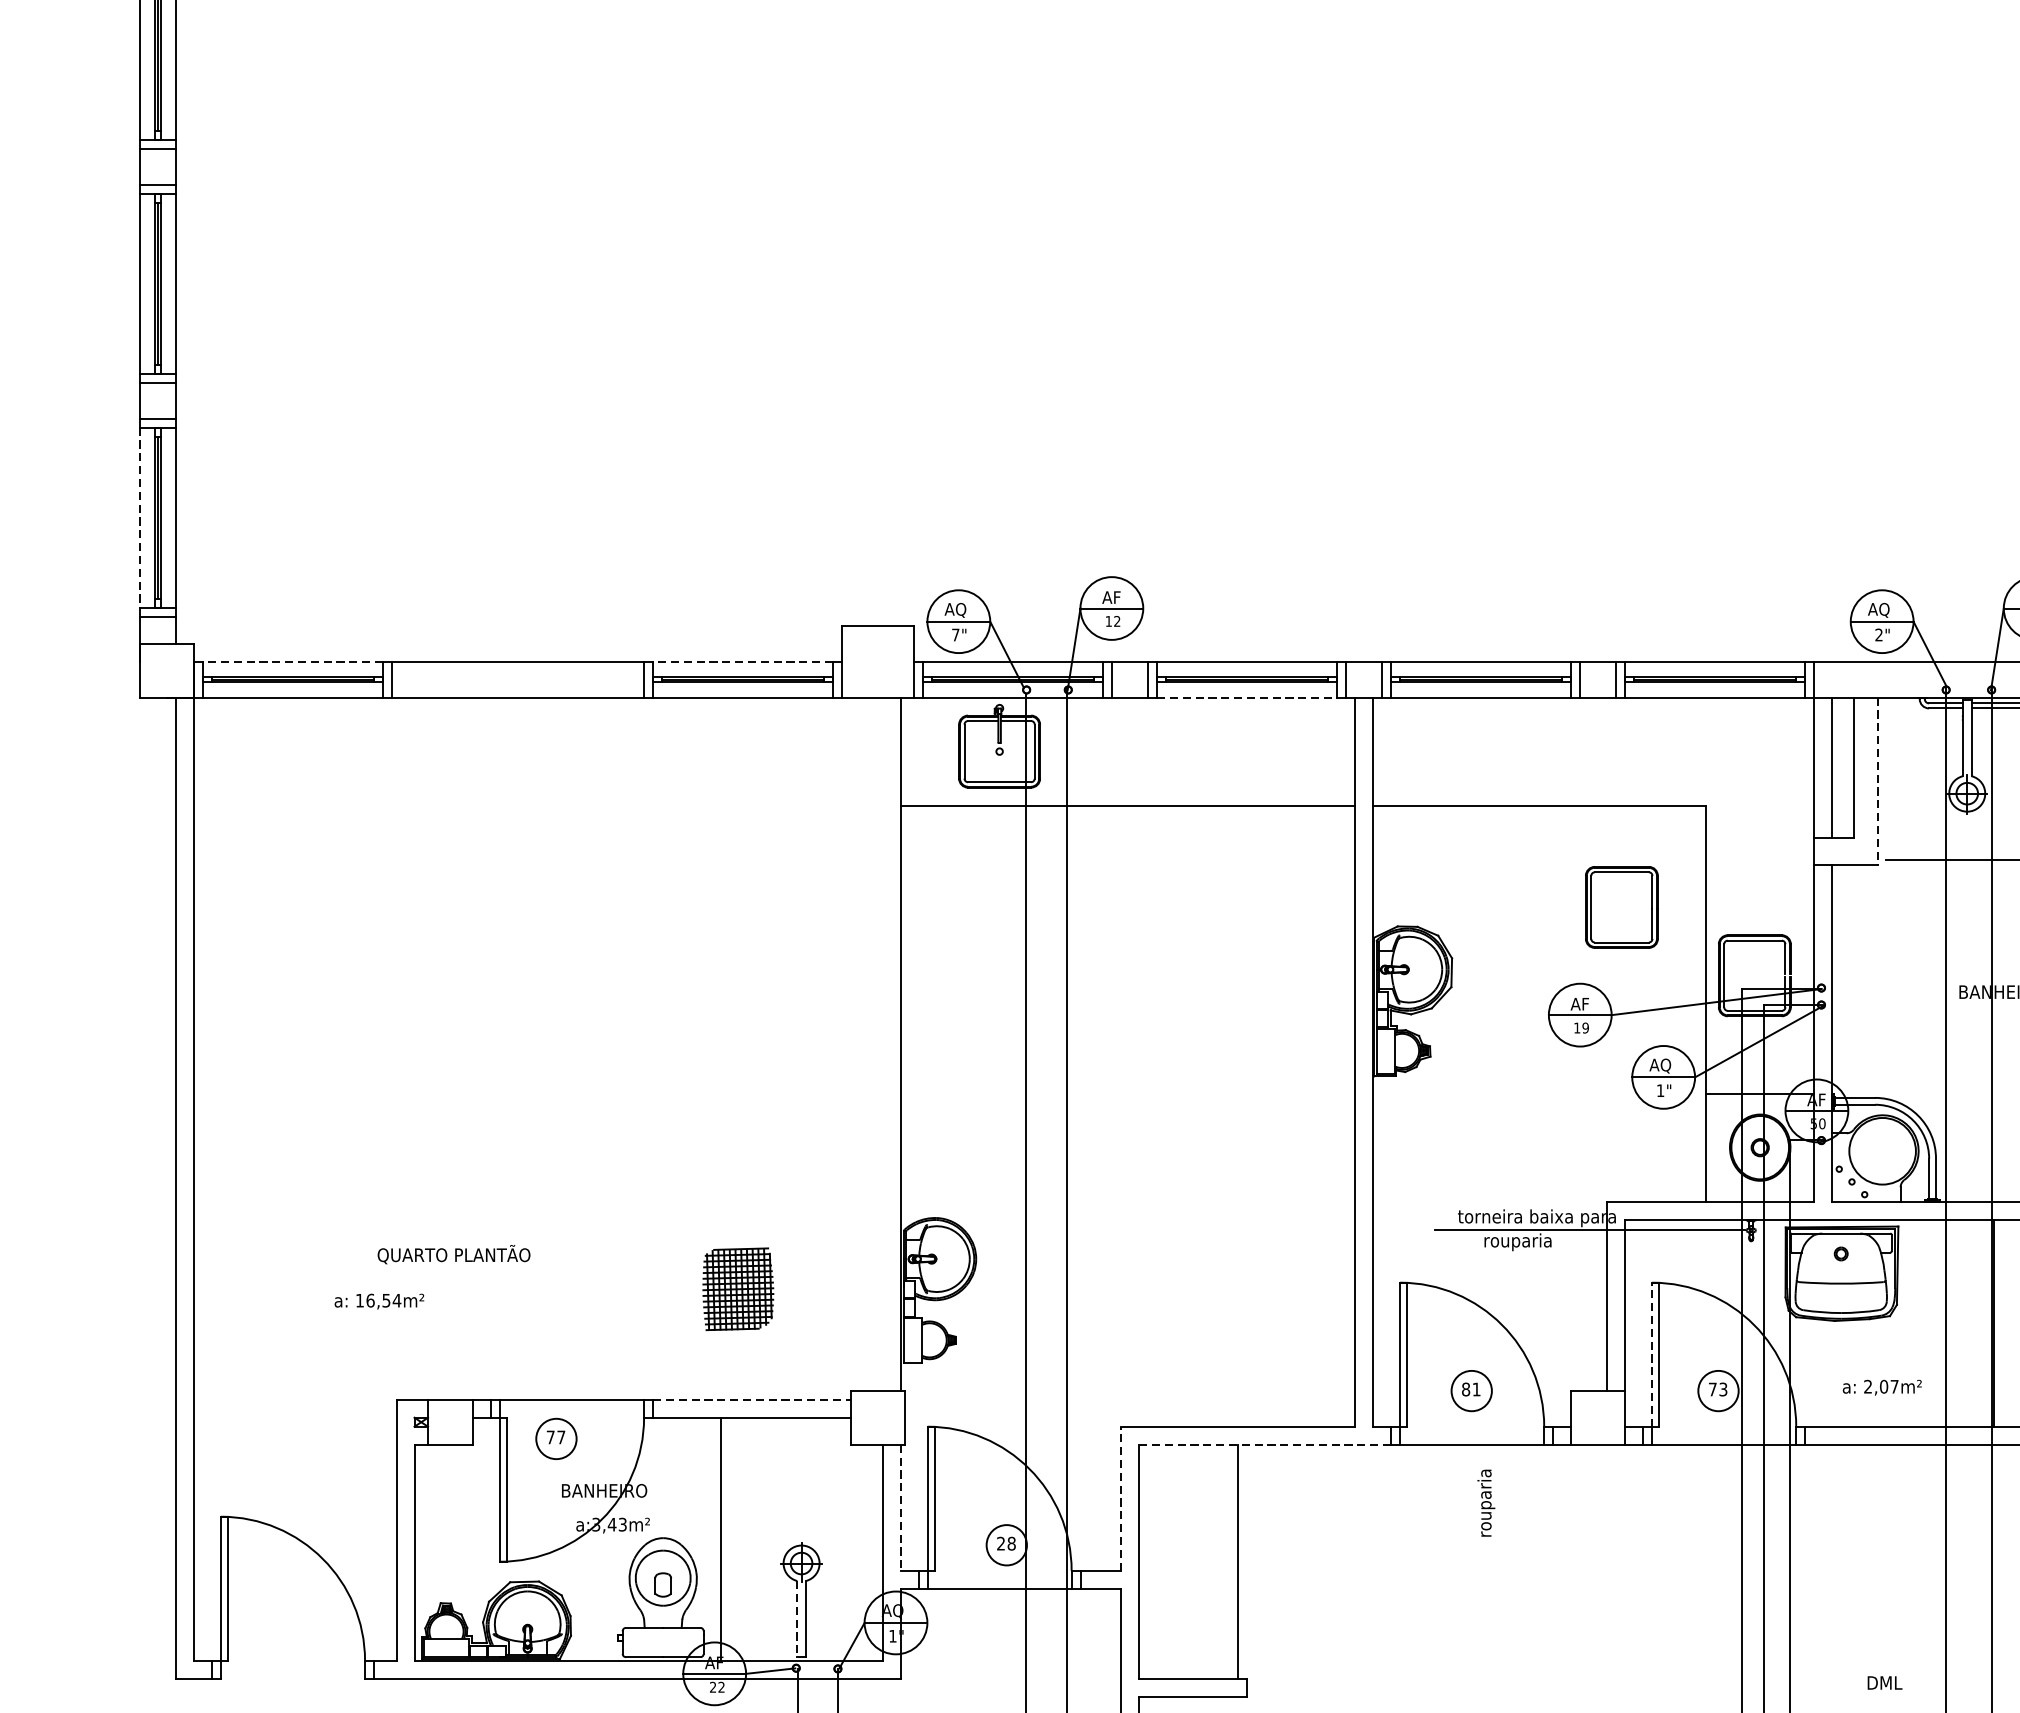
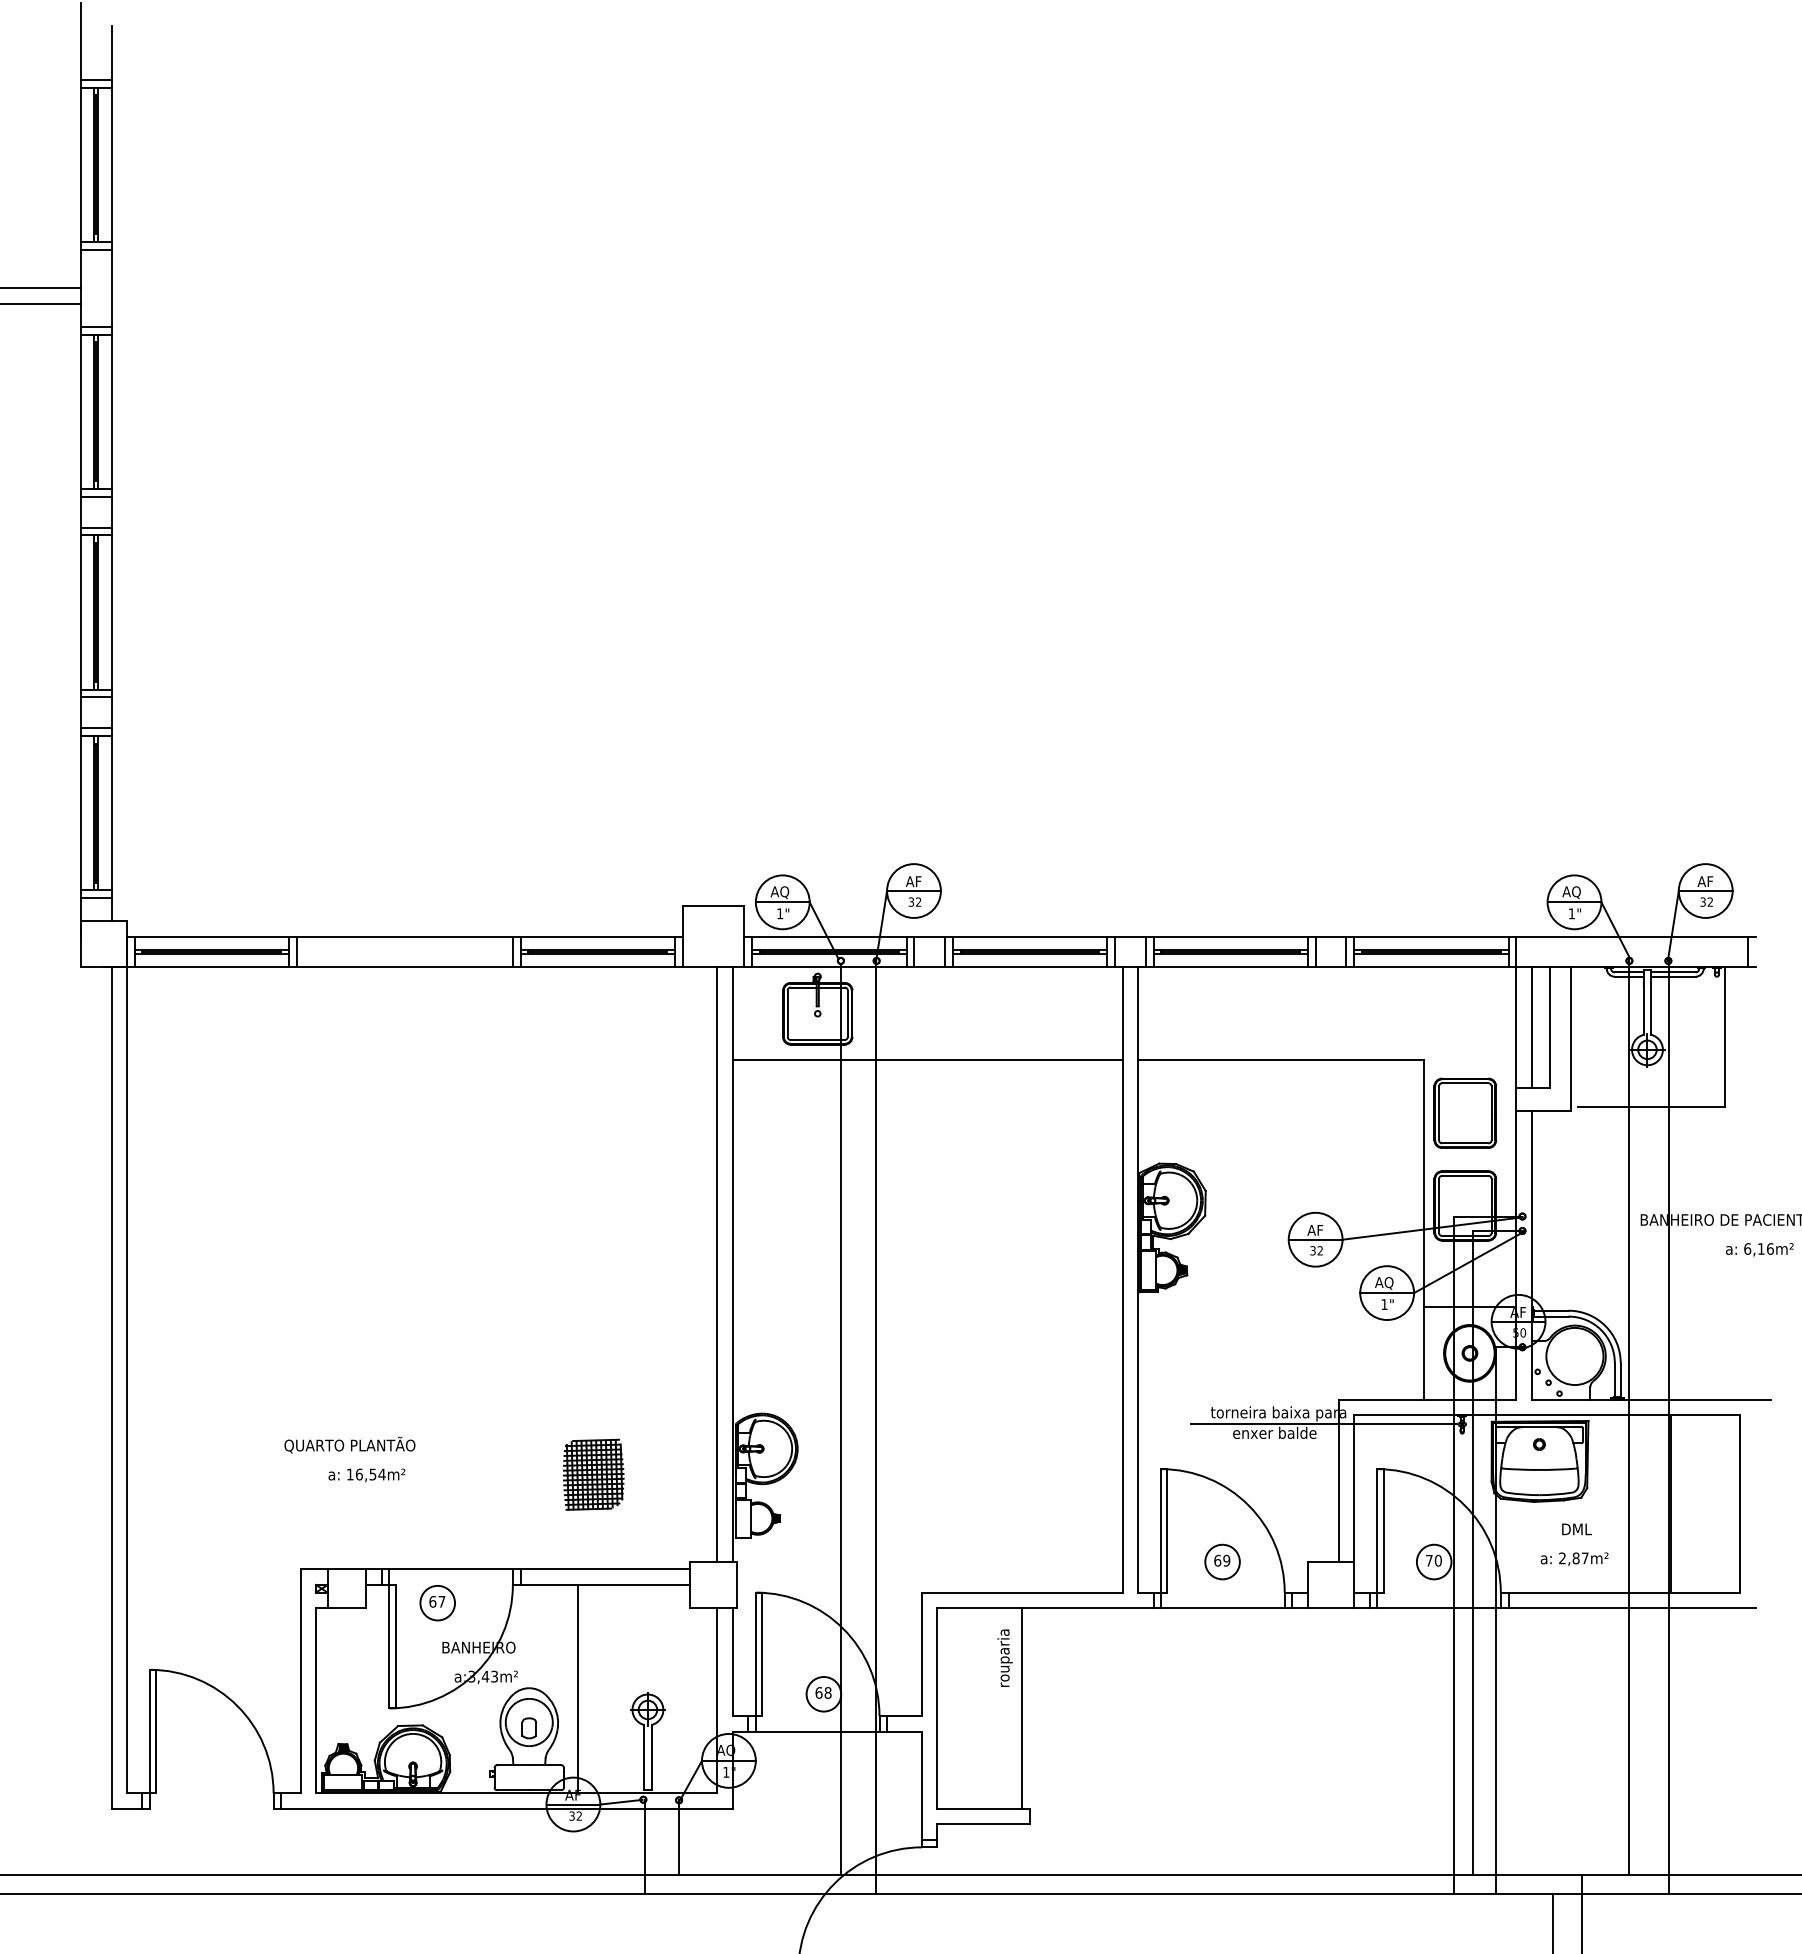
line: (139, 518) -> (80, 813), dashed -> solid
text: (1108, 620) -> (911, 901), 12 -> 32
text: (956, 634) -> (780, 913), 7" -> 1"
text: (1878, 634) -> (1571, 913), 2" -> 1"
line: (292, 661) -> (211, 936), dashed -> solid
line: (742, 661) -> (597, 936), dashed -> solid
line: (1247, 697) -> (1030, 967), dashed -> solid
line: (1877, 781) -> (1570, 1039), dashed -> solid
part: (1620, 906) -> (1464, 1112), moved
text: (1581, 1027) -> (1316, 1250), 19 -> 32
line: (882, 1044) -> (717, 1264), added
text: (1532, 1242) -> (1274, 1434), rouparia -> enxer balde
text: (378, 1301) -> (366, 1475), moved
line: (1652, 1354) -> (1377, 1530), dashed -> solid
text: (1883, 1386) -> (1575, 1558), 2,07m² -> 2,87m²
text: (1471, 1389) -> (1222, 1560), 81 -> 69
text: (1722, 1389) -> (1437, 1560), 73 -> 70
line: (752, 1399) -> (605, 1569), dashed -> solid
text: (550, 1437) -> (432, 1601), 77 -> 67
line: (1265, 1445) -> (1045, 1608), dashed -> solid
line: (1120, 1498) -> (921, 1654), dashed -> solid
text: (1485, 1502) -> (1004, 1657), moved
line: (900, 1508) -> (732, 1662), dashed -> solid
text: (1000, 1543) -> (818, 1692), 28 -> 68
line: (797, 1618) -> (644, 1757), dashed -> solid
text: (1884, 1683) -> (1576, 1529), moved
text: (712, 1687) -> (571, 1816), 22 -> 32

